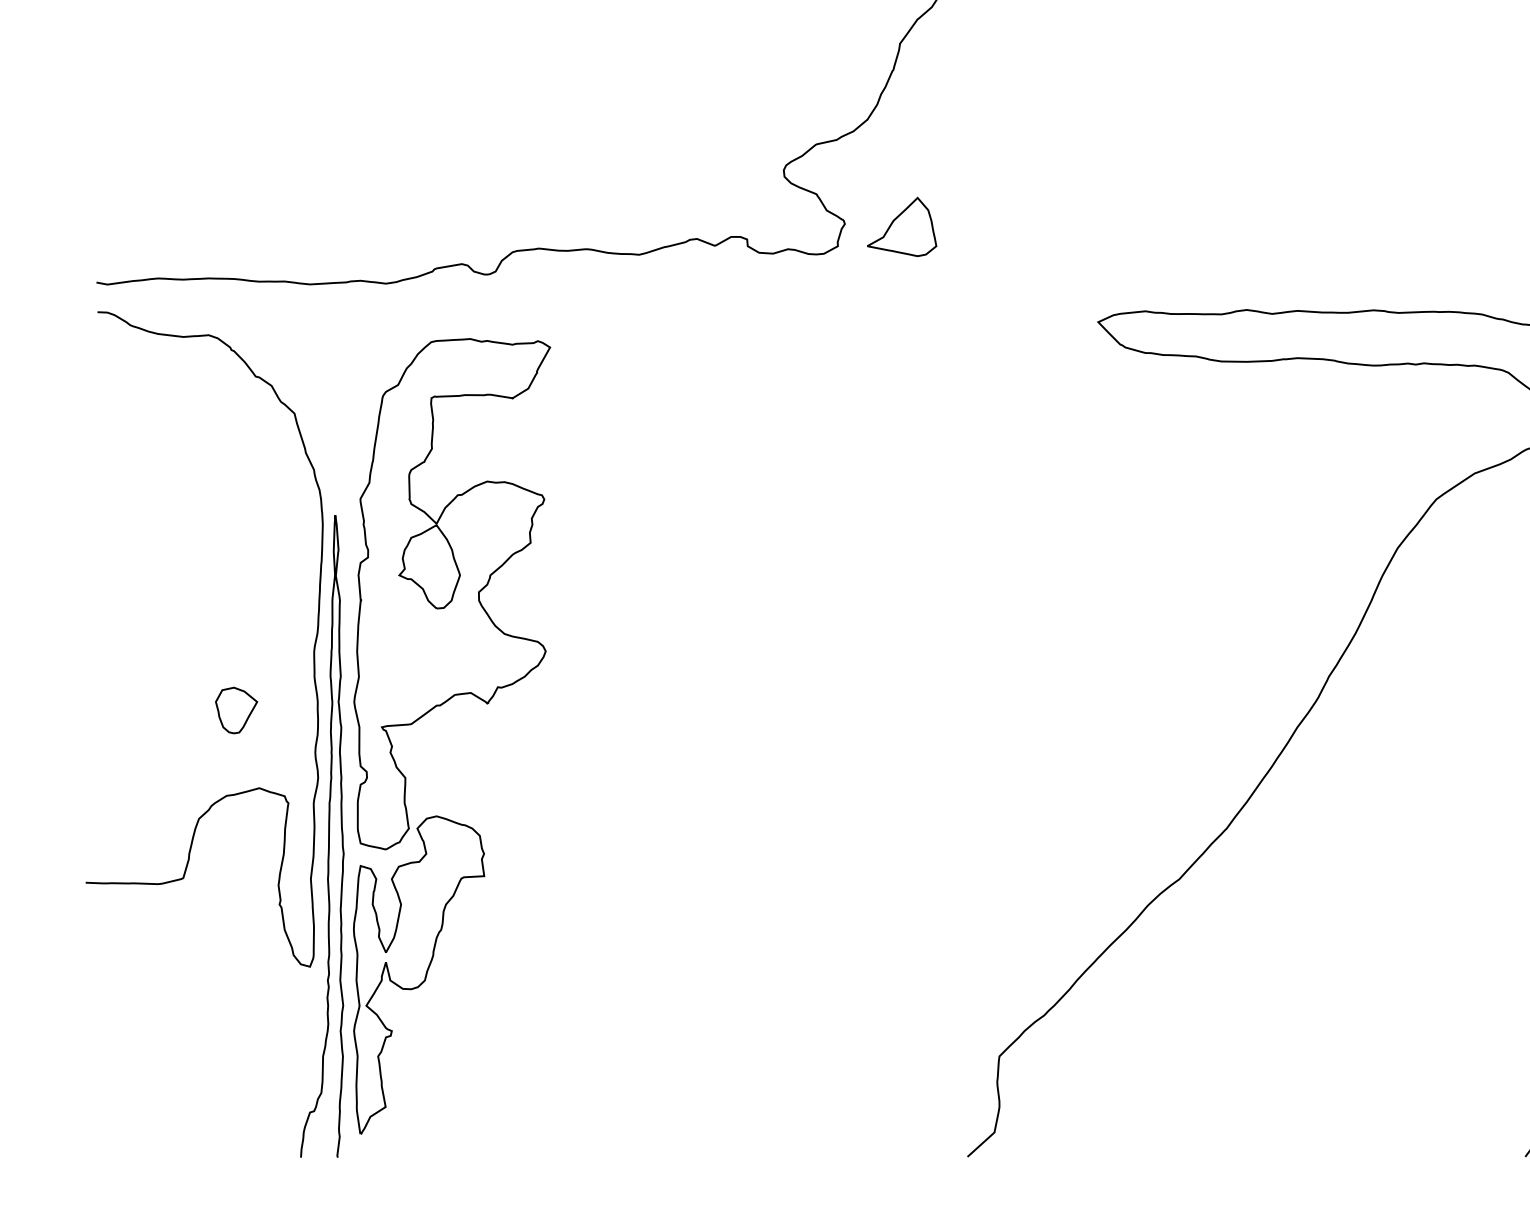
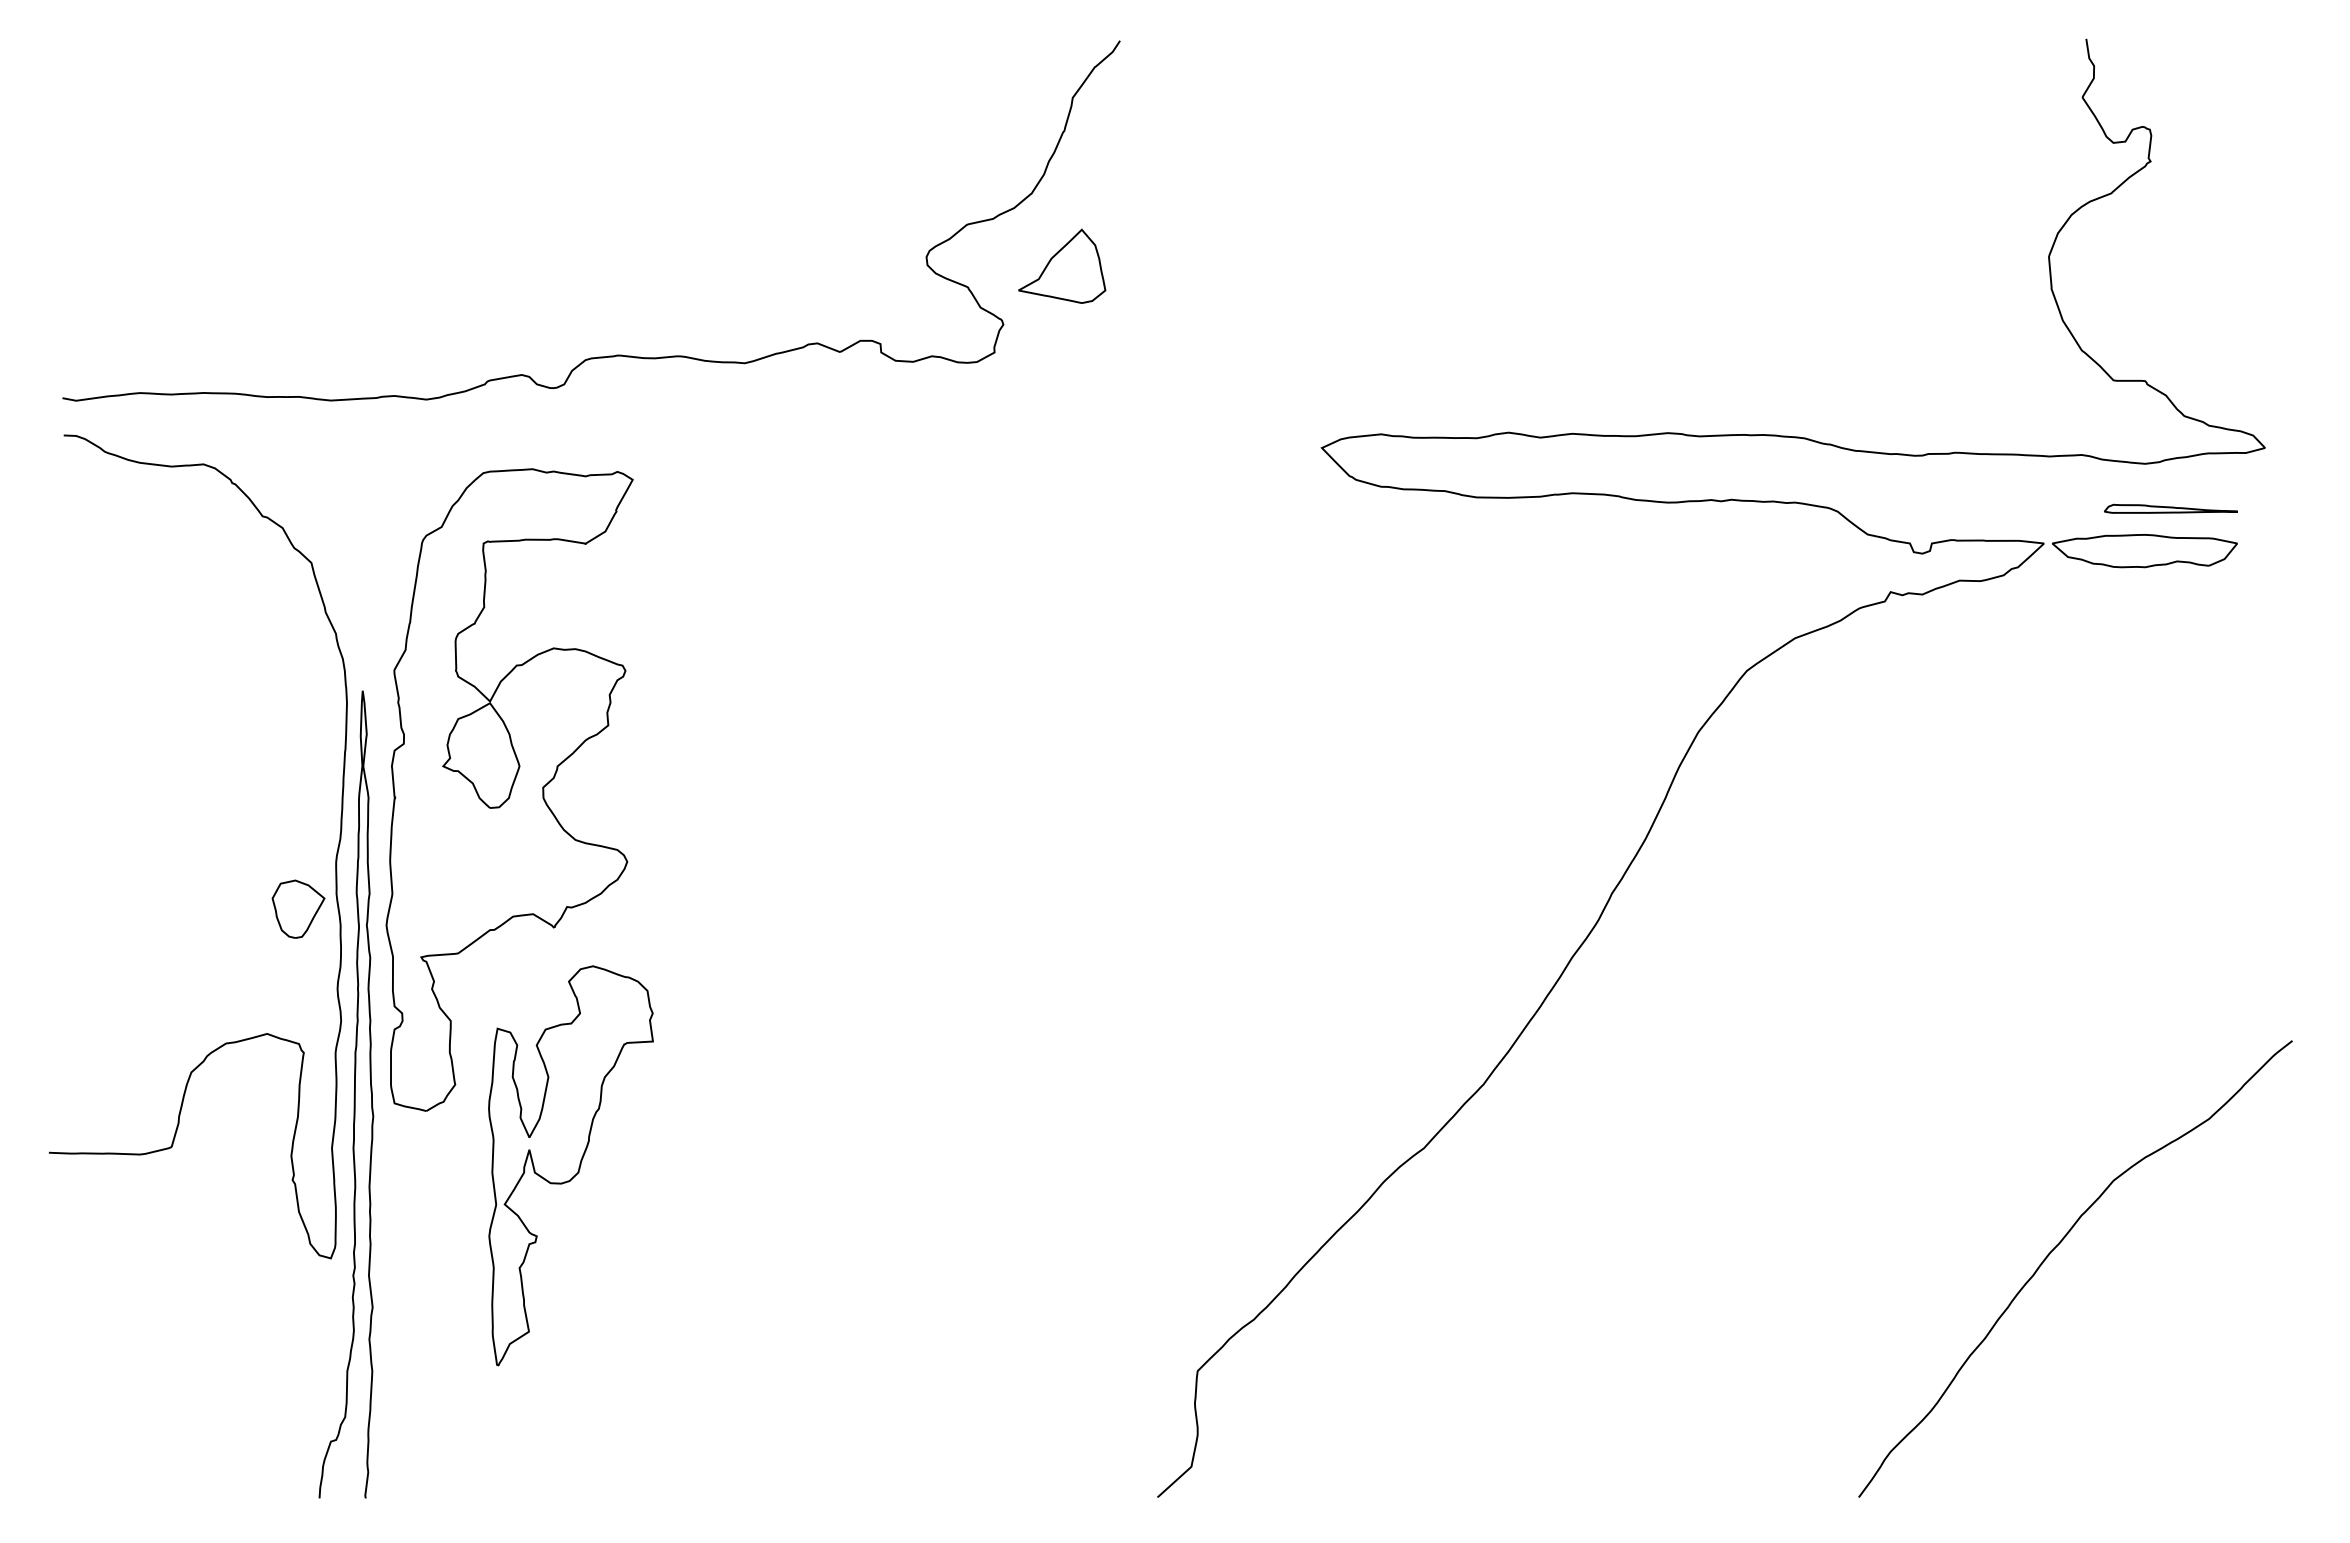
part: (902, 226) -> (1062, 265), moved
part: (236, 709) -> (298, 908), moved
part: (418, 974) -> (570, 1165), moved

